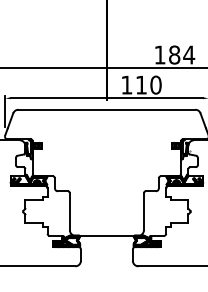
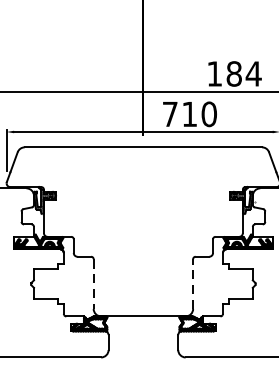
text: (126, 84) -> (169, 113), 110 -> 710
line: (69, 211) -> (93, 283), solid -> dashed
line: (143, 211) -> (192, 283), solid -> dashed

